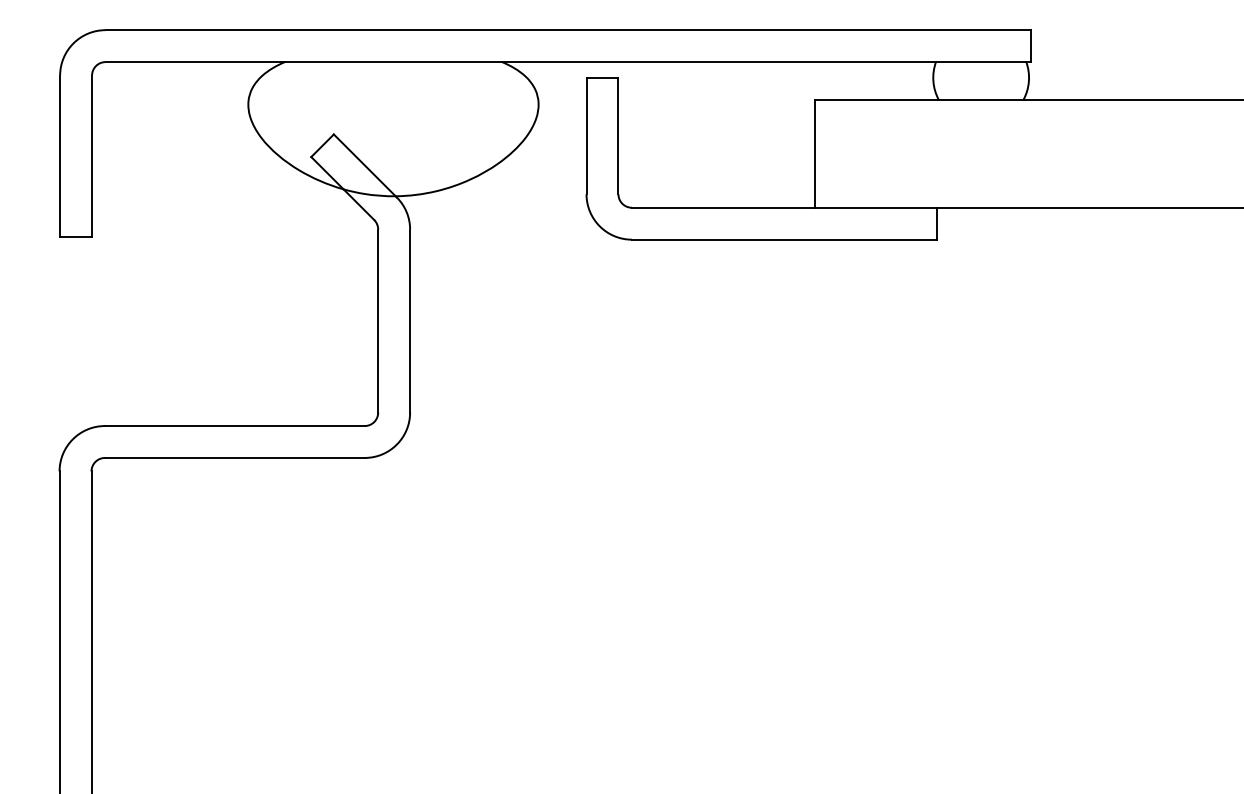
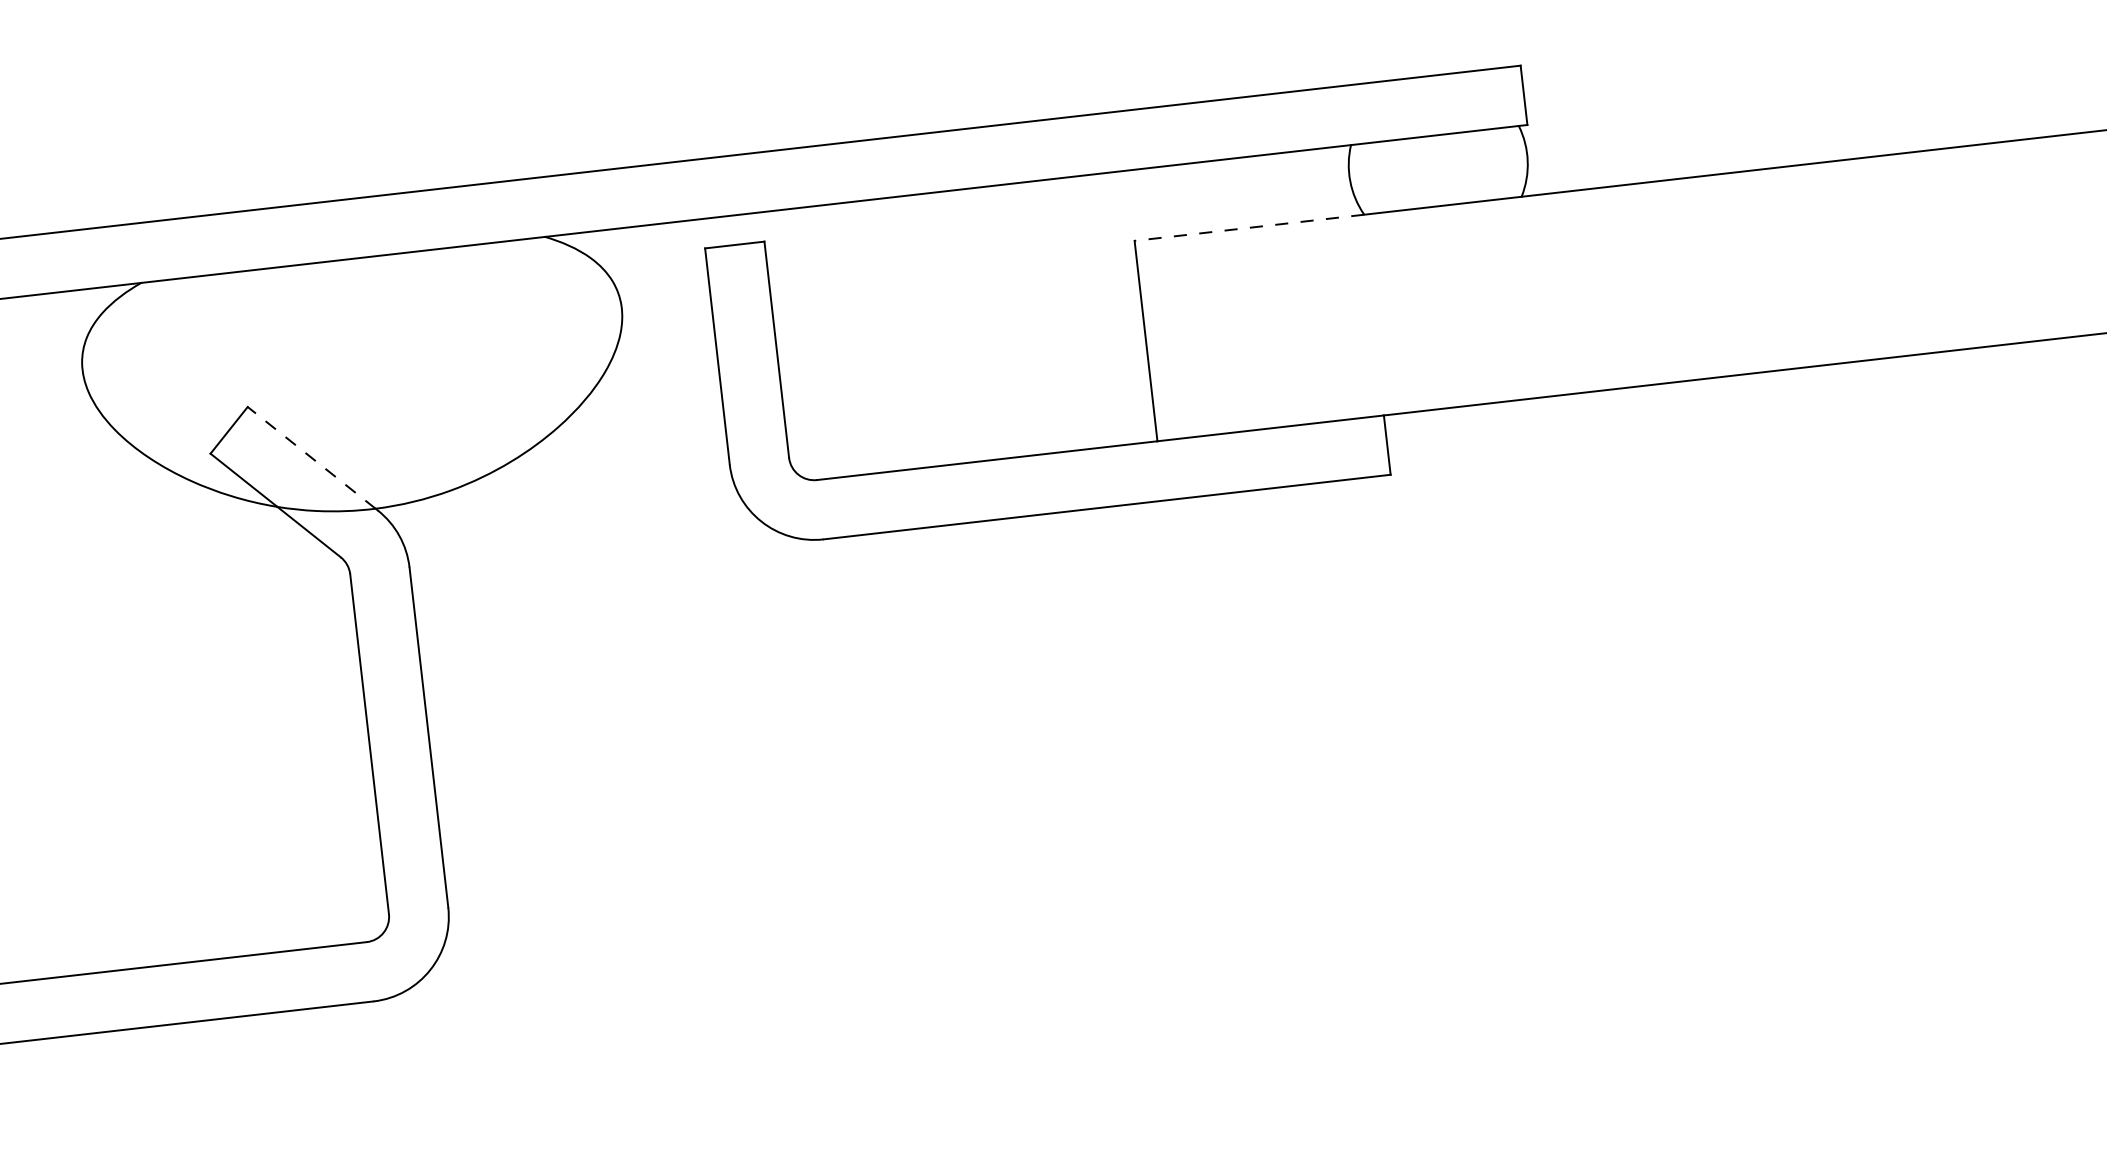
line: (877, 99) -> (1250, 226), solid -> dashed
line: (364, 165) -> (311, 458), solid -> dashed

